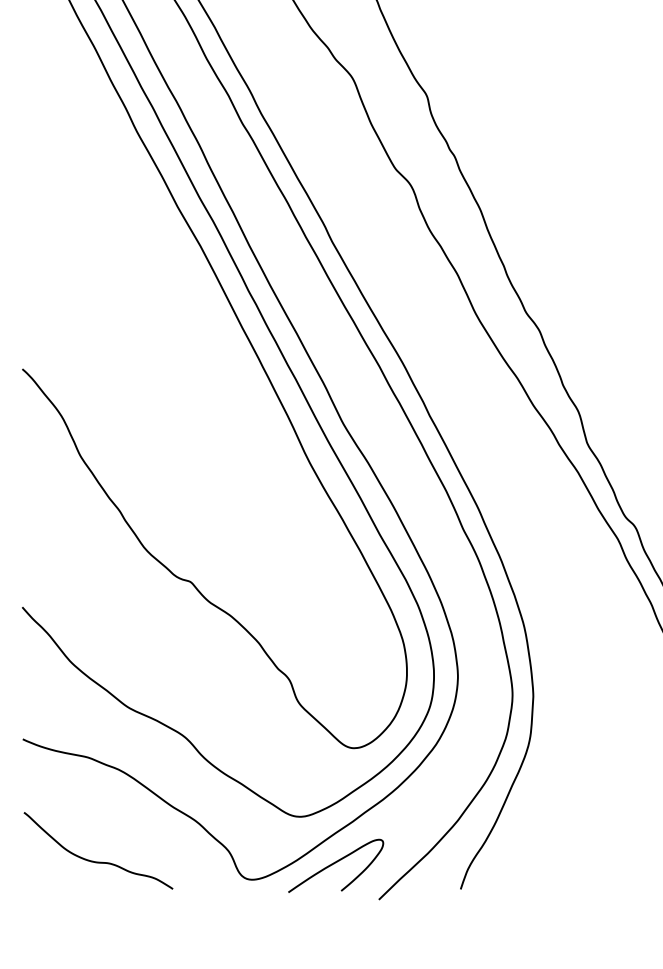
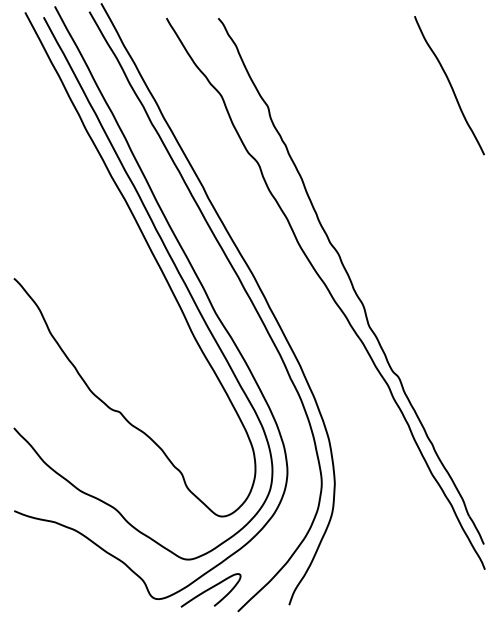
curve: (98, 861) -> (61, 587), removed

